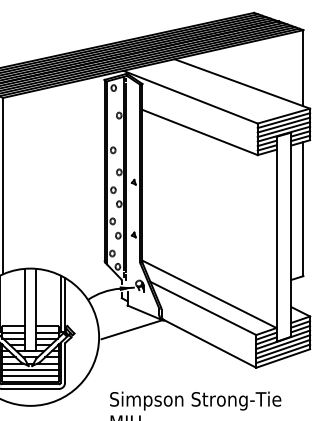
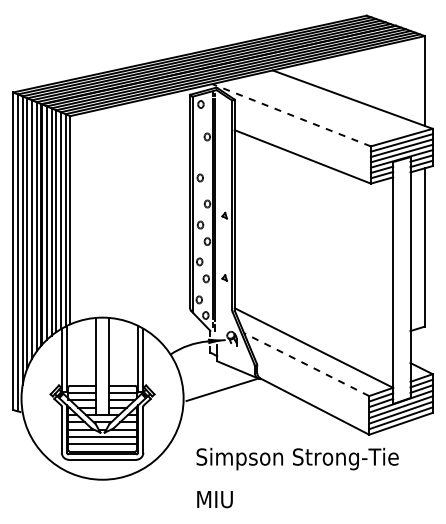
line: (190, 97) -> (291, 115), solid -> dashed
line: (203, 308) -> (306, 364), solid -> dashed
text: (195, 400) -> (297, 458), moved

